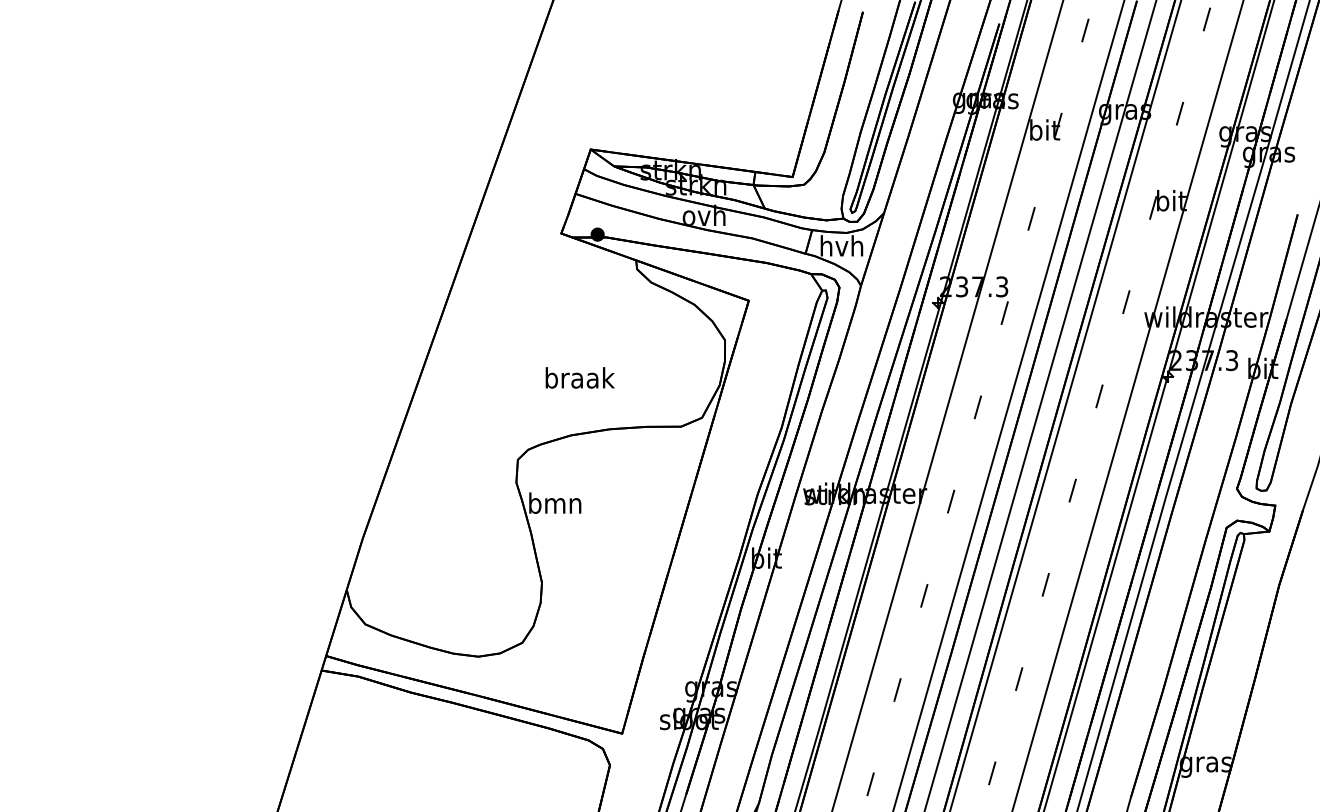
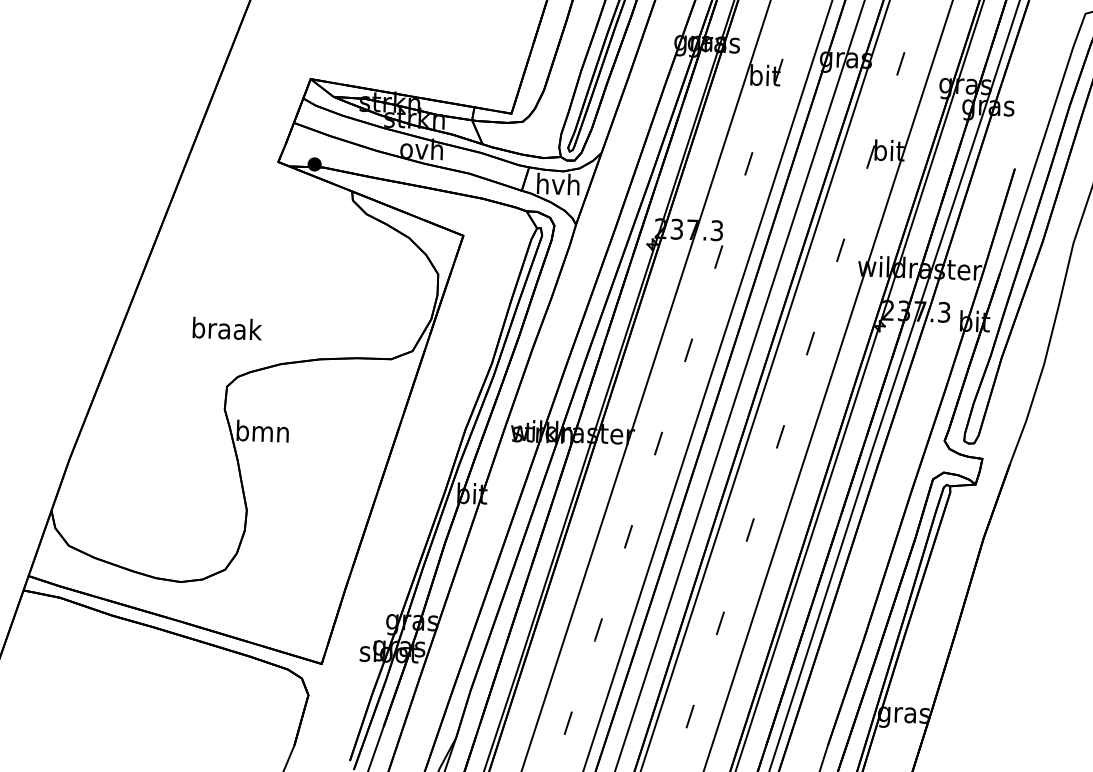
text: (579, 377) -> (226, 328), moved

